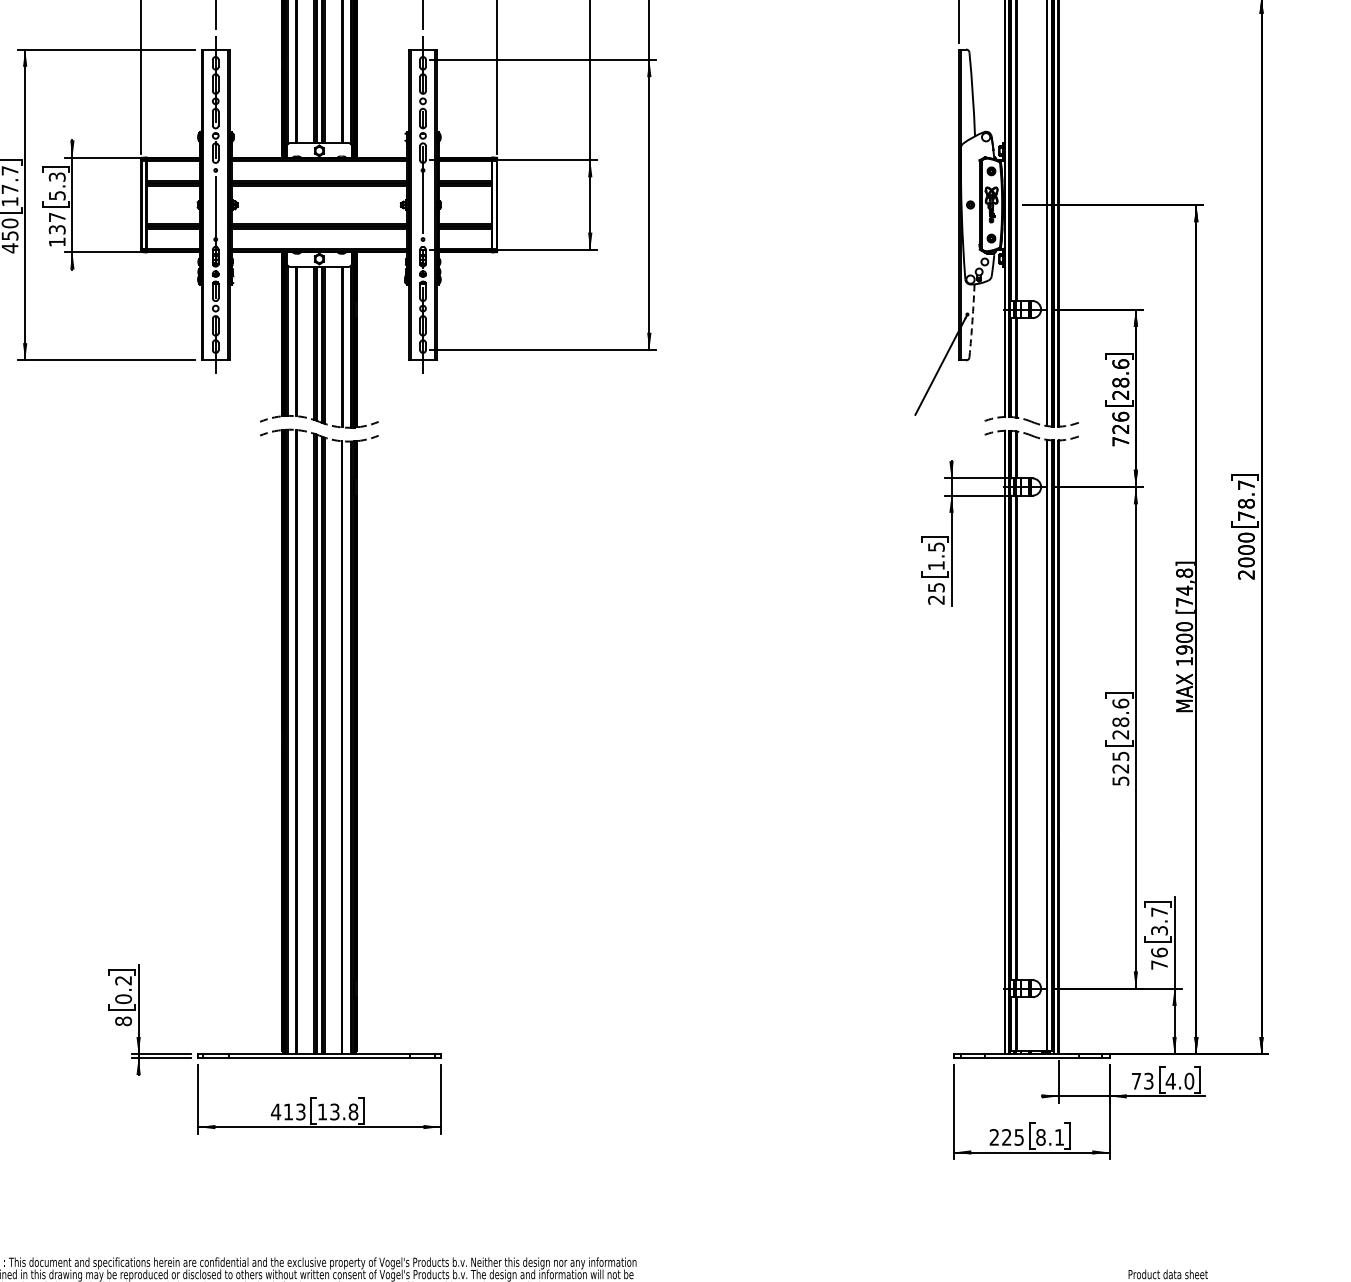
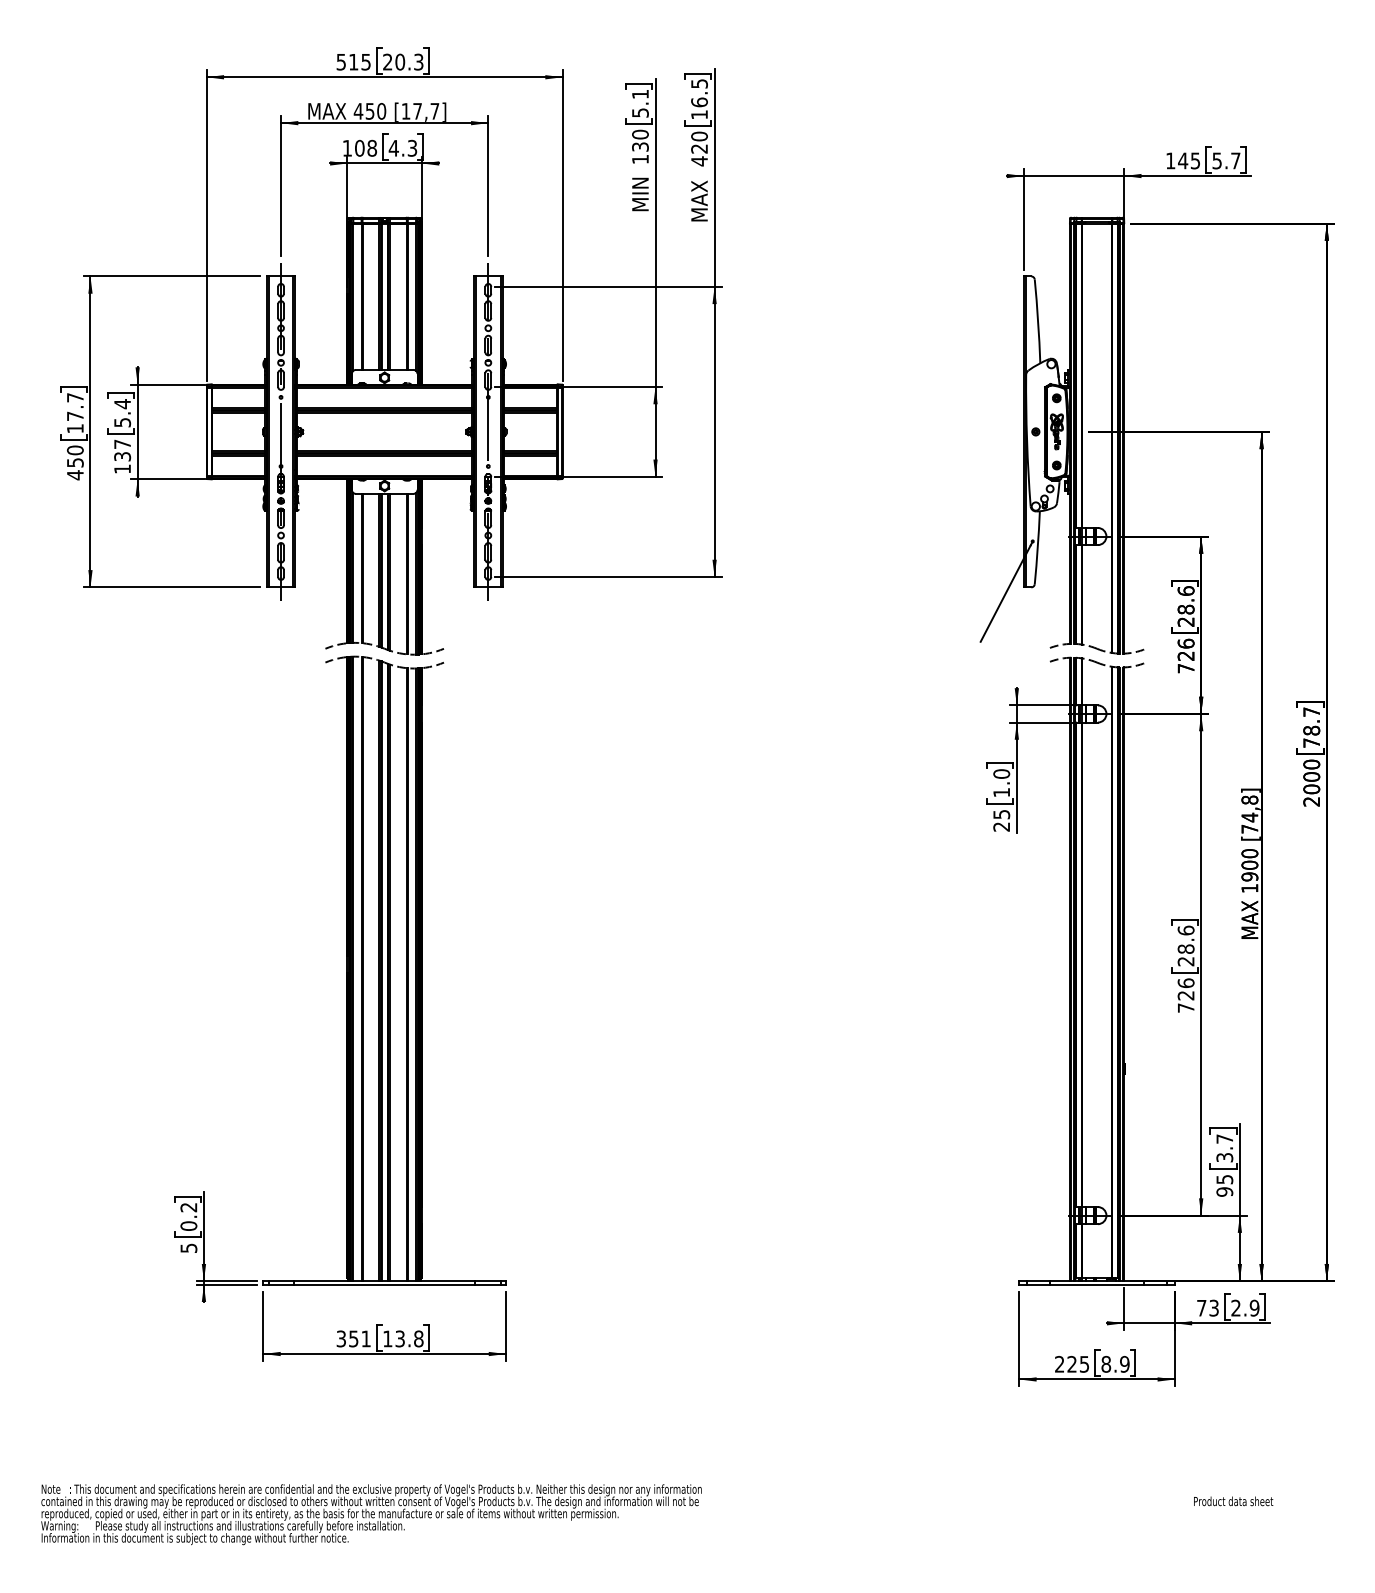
text: (57, 177) -> (122, 404), 5.3 -> 5.4
arc: (972, 320) -> (1037, 547), dashed -> solid
text: (936, 546) -> (1001, 773), 1.5 -> 1.0
text: (1120, 768) -> (1185, 995), 525 -> 726
text: (1159, 958) -> (1224, 1185), 76 -> 95
text: (123, 1021) -> (188, 1248), 8 -> 5
text: (1179, 1080) -> (1244, 1307), 4.0 -> 2.9
text: (288, 1111) -> (353, 1338), 413 -> 351
text: (1059, 1136) -> (1124, 1363), 8.1 -> 8.9

